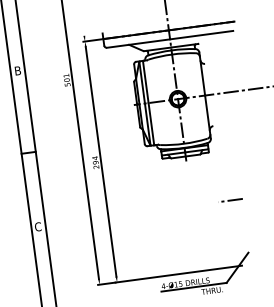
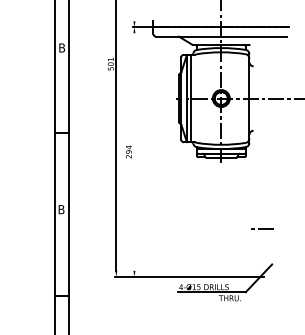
line: (101, 161) -> (134, 151), removed
line: (231, 199) -> (262, 228), moved
text: (38, 226) -> (61, 209), C -> B

